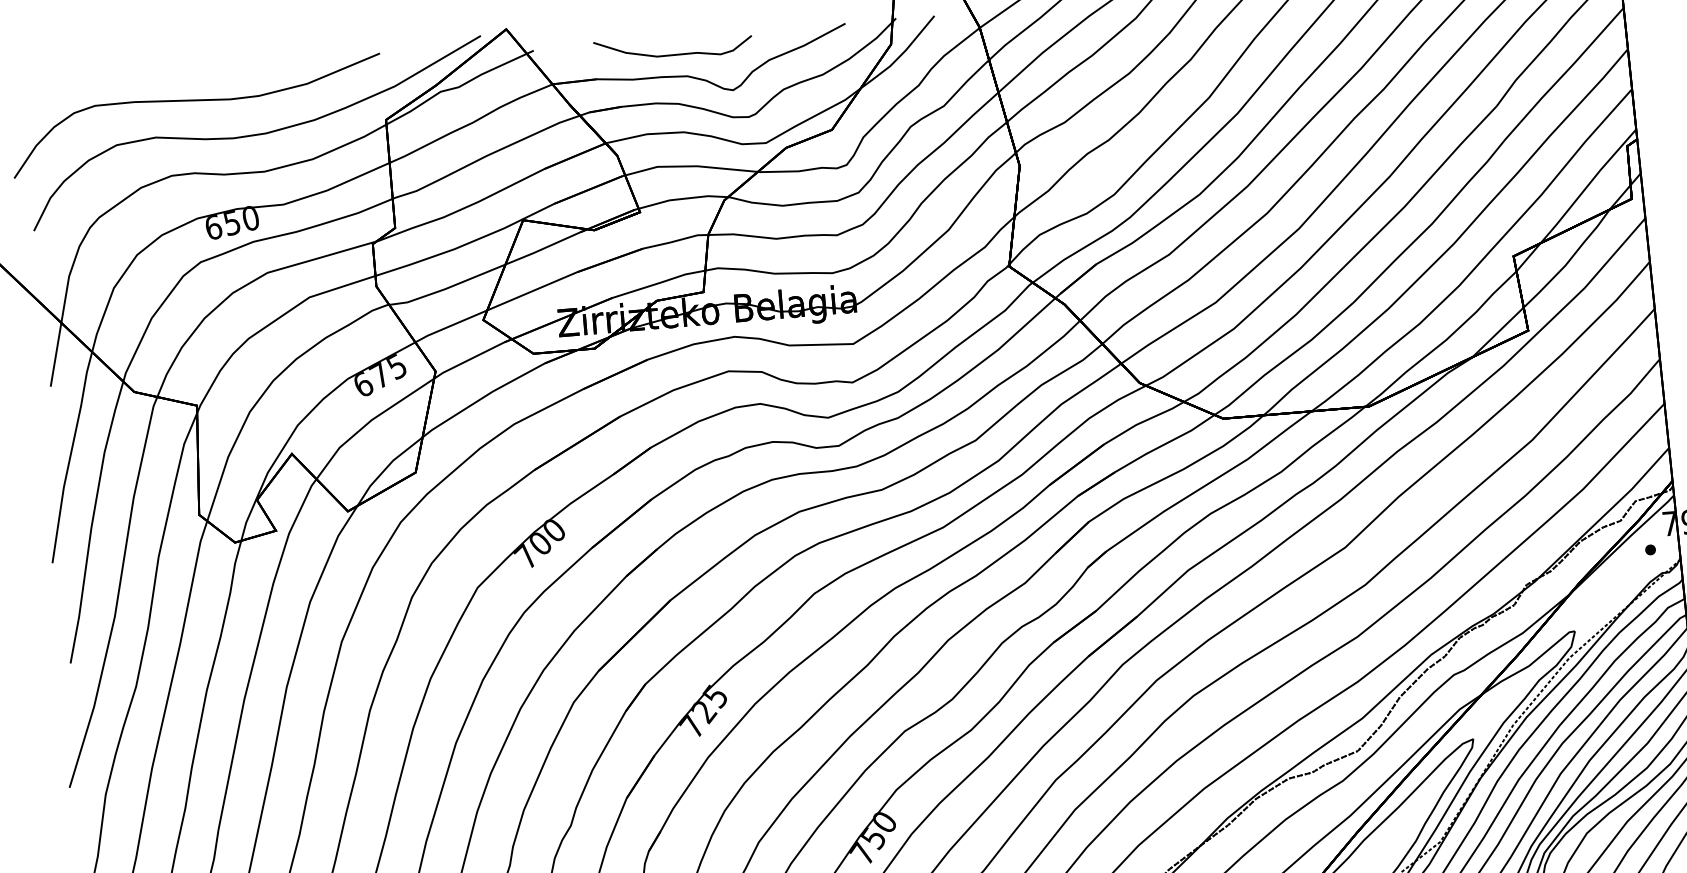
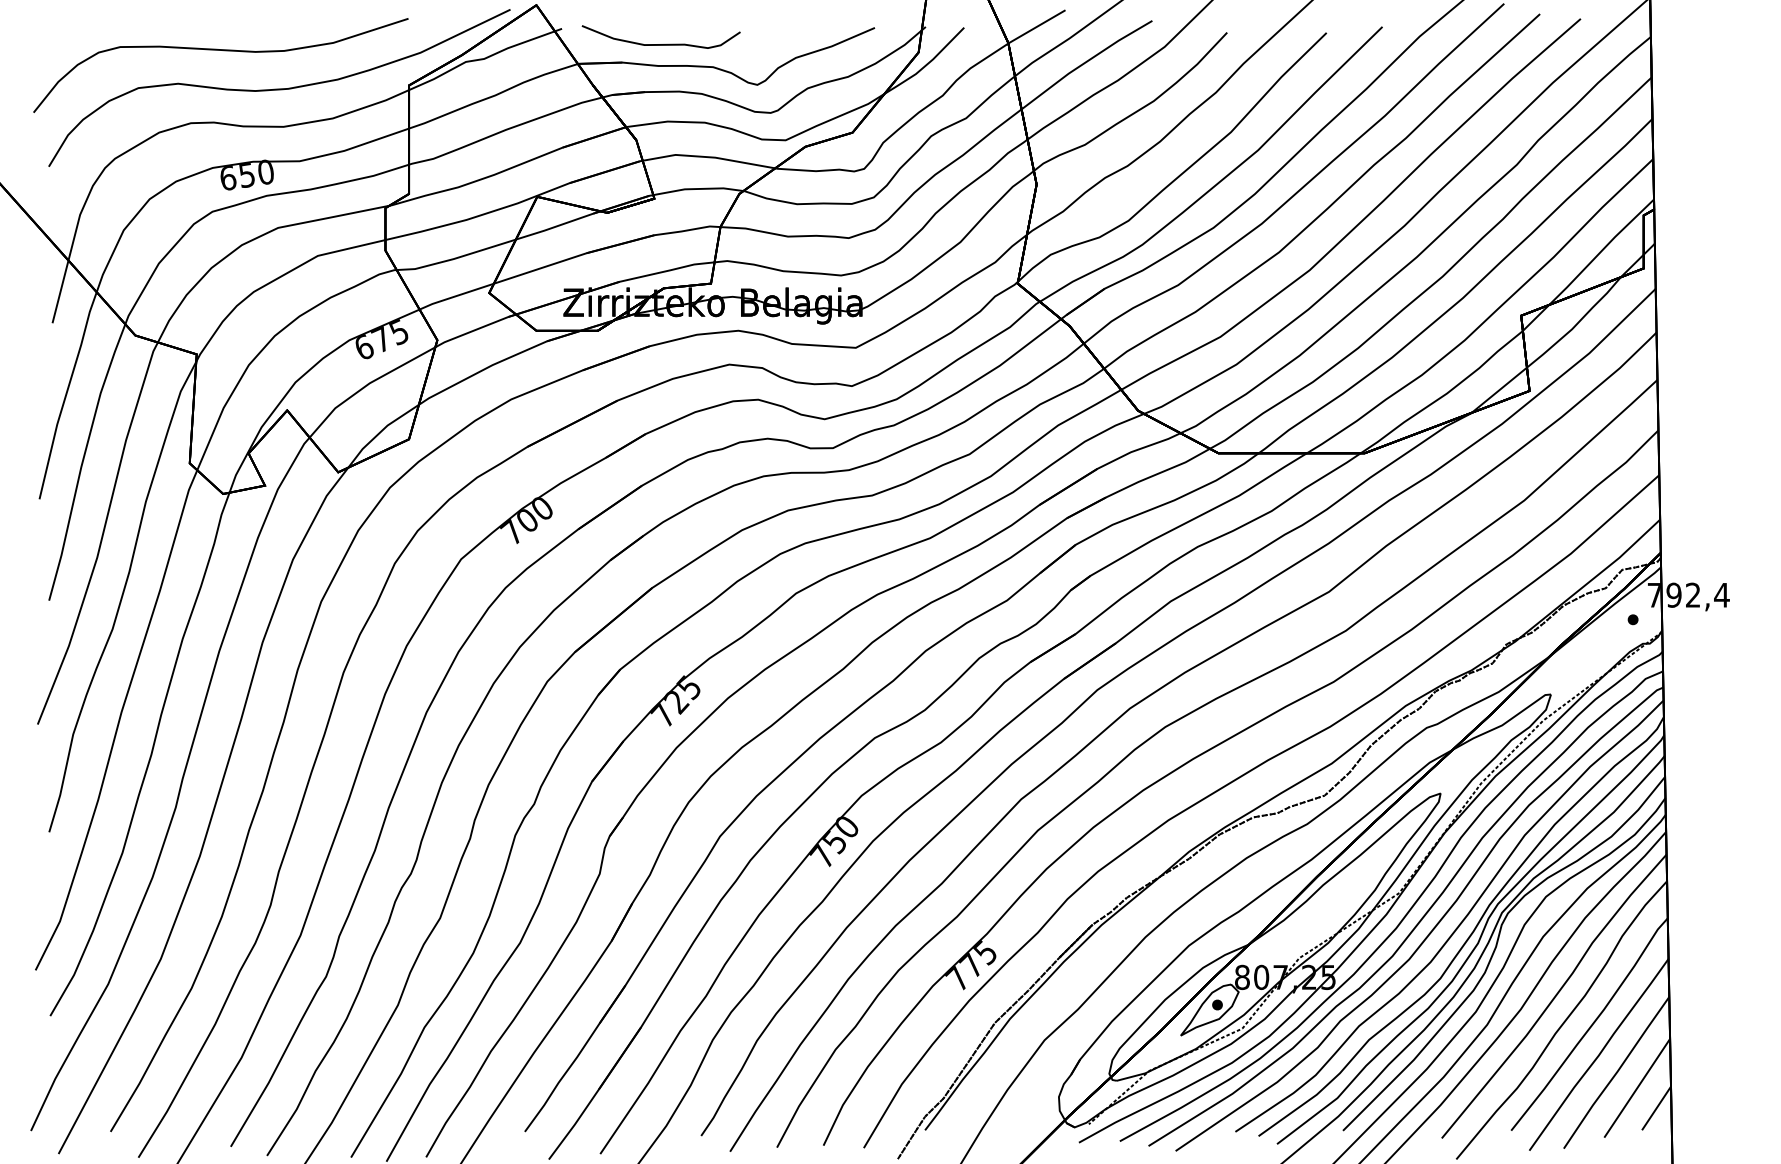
curve: (673, 54) -> (660, 44), moved

